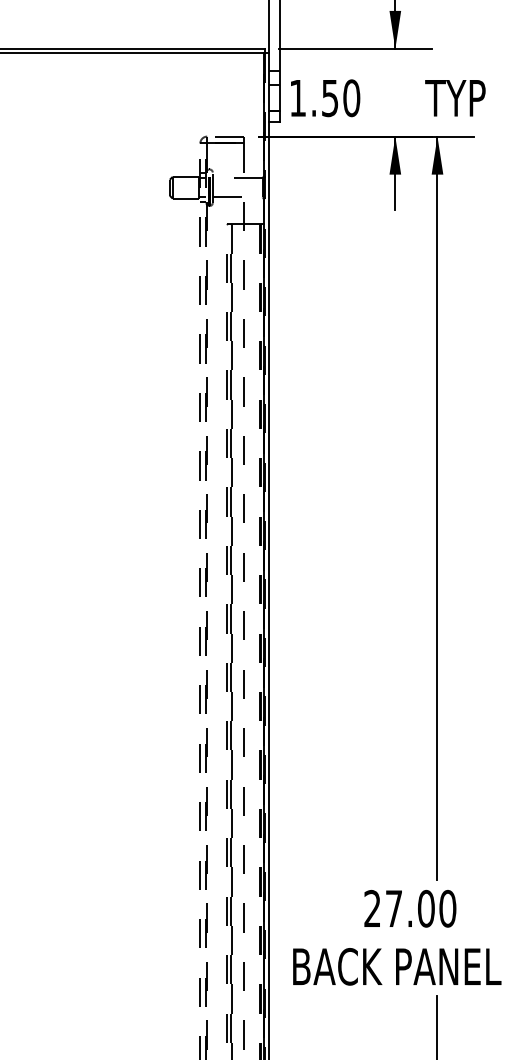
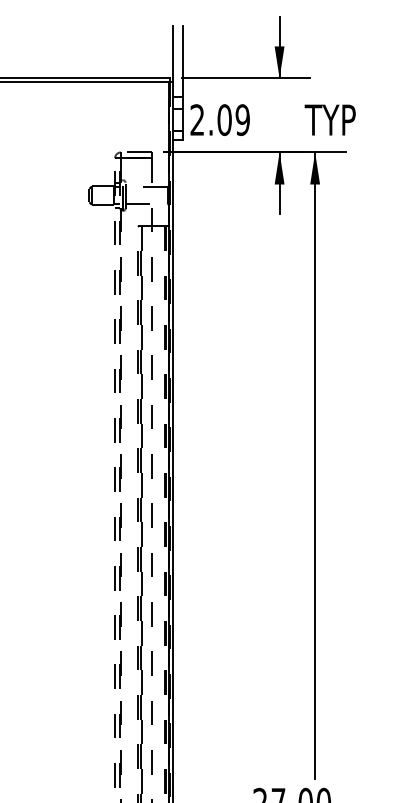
text: (324, 98) -> (219, 120), 1.50 -> 2.09

